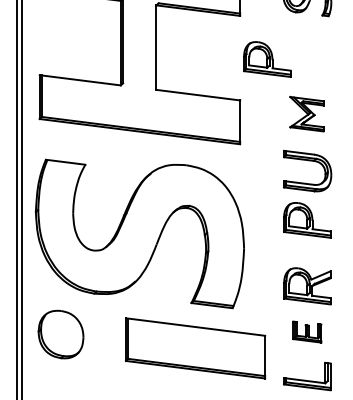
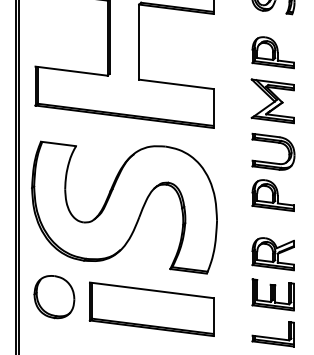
part: (267, 59) -> (273, 52), moved
part: (306, 113) -> (272, 100), size x1.43
part: (307, 331) -> (273, 294), size x1.67
part: (195, 348) -> (151, 309), moved

